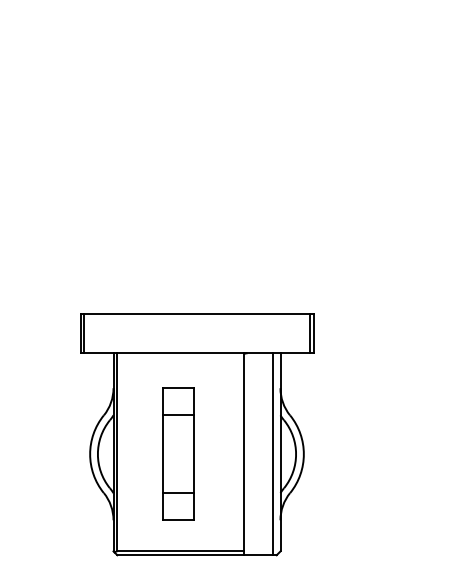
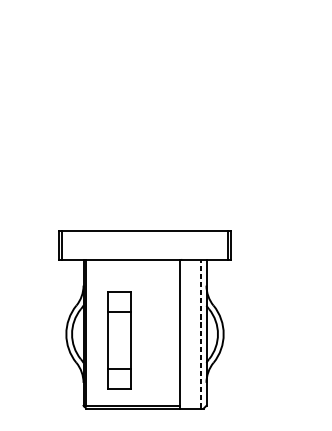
part: (178, 453) -> (118, 339), moved
line: (272, 454) -> (200, 334), solid -> dashed

